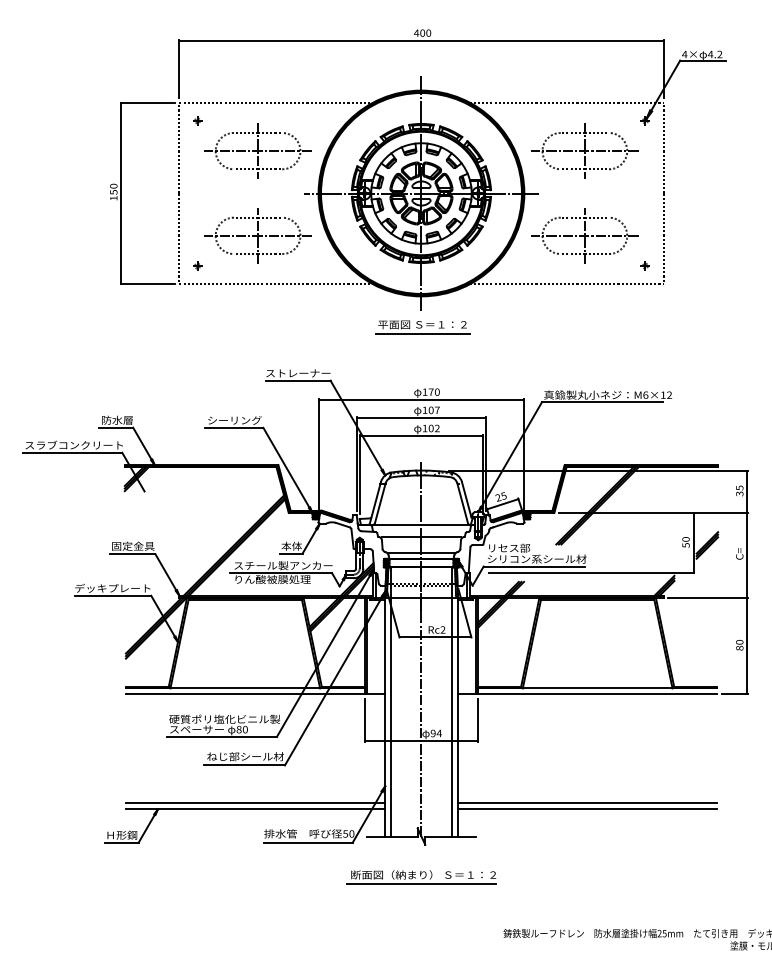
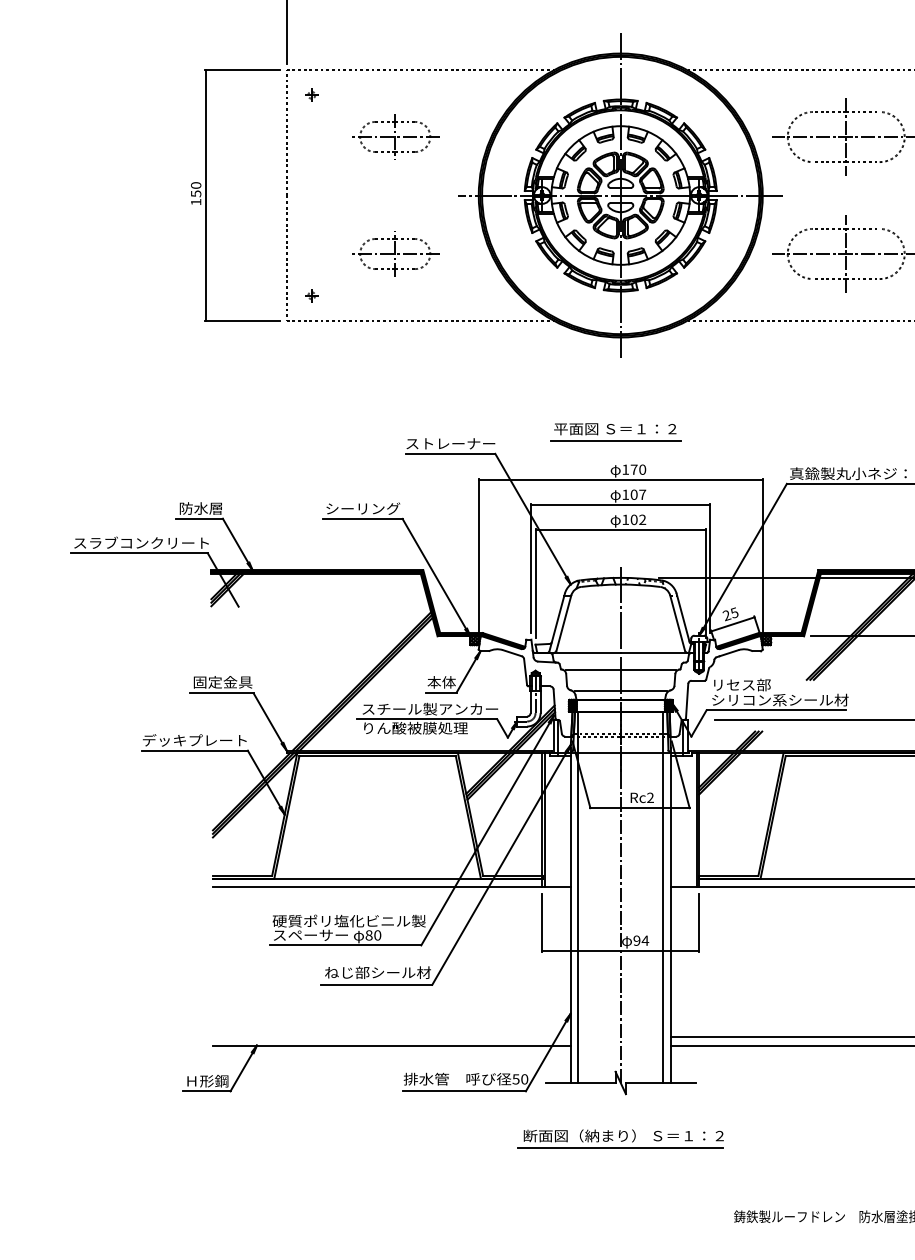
part: (257, 150) -> (394, 136), size x0.6
part: (257, 235) -> (394, 253), size x0.6
part: (422, 327) -> (615, 432), moved
line: (255, 803) -> (391, 1037), removed

